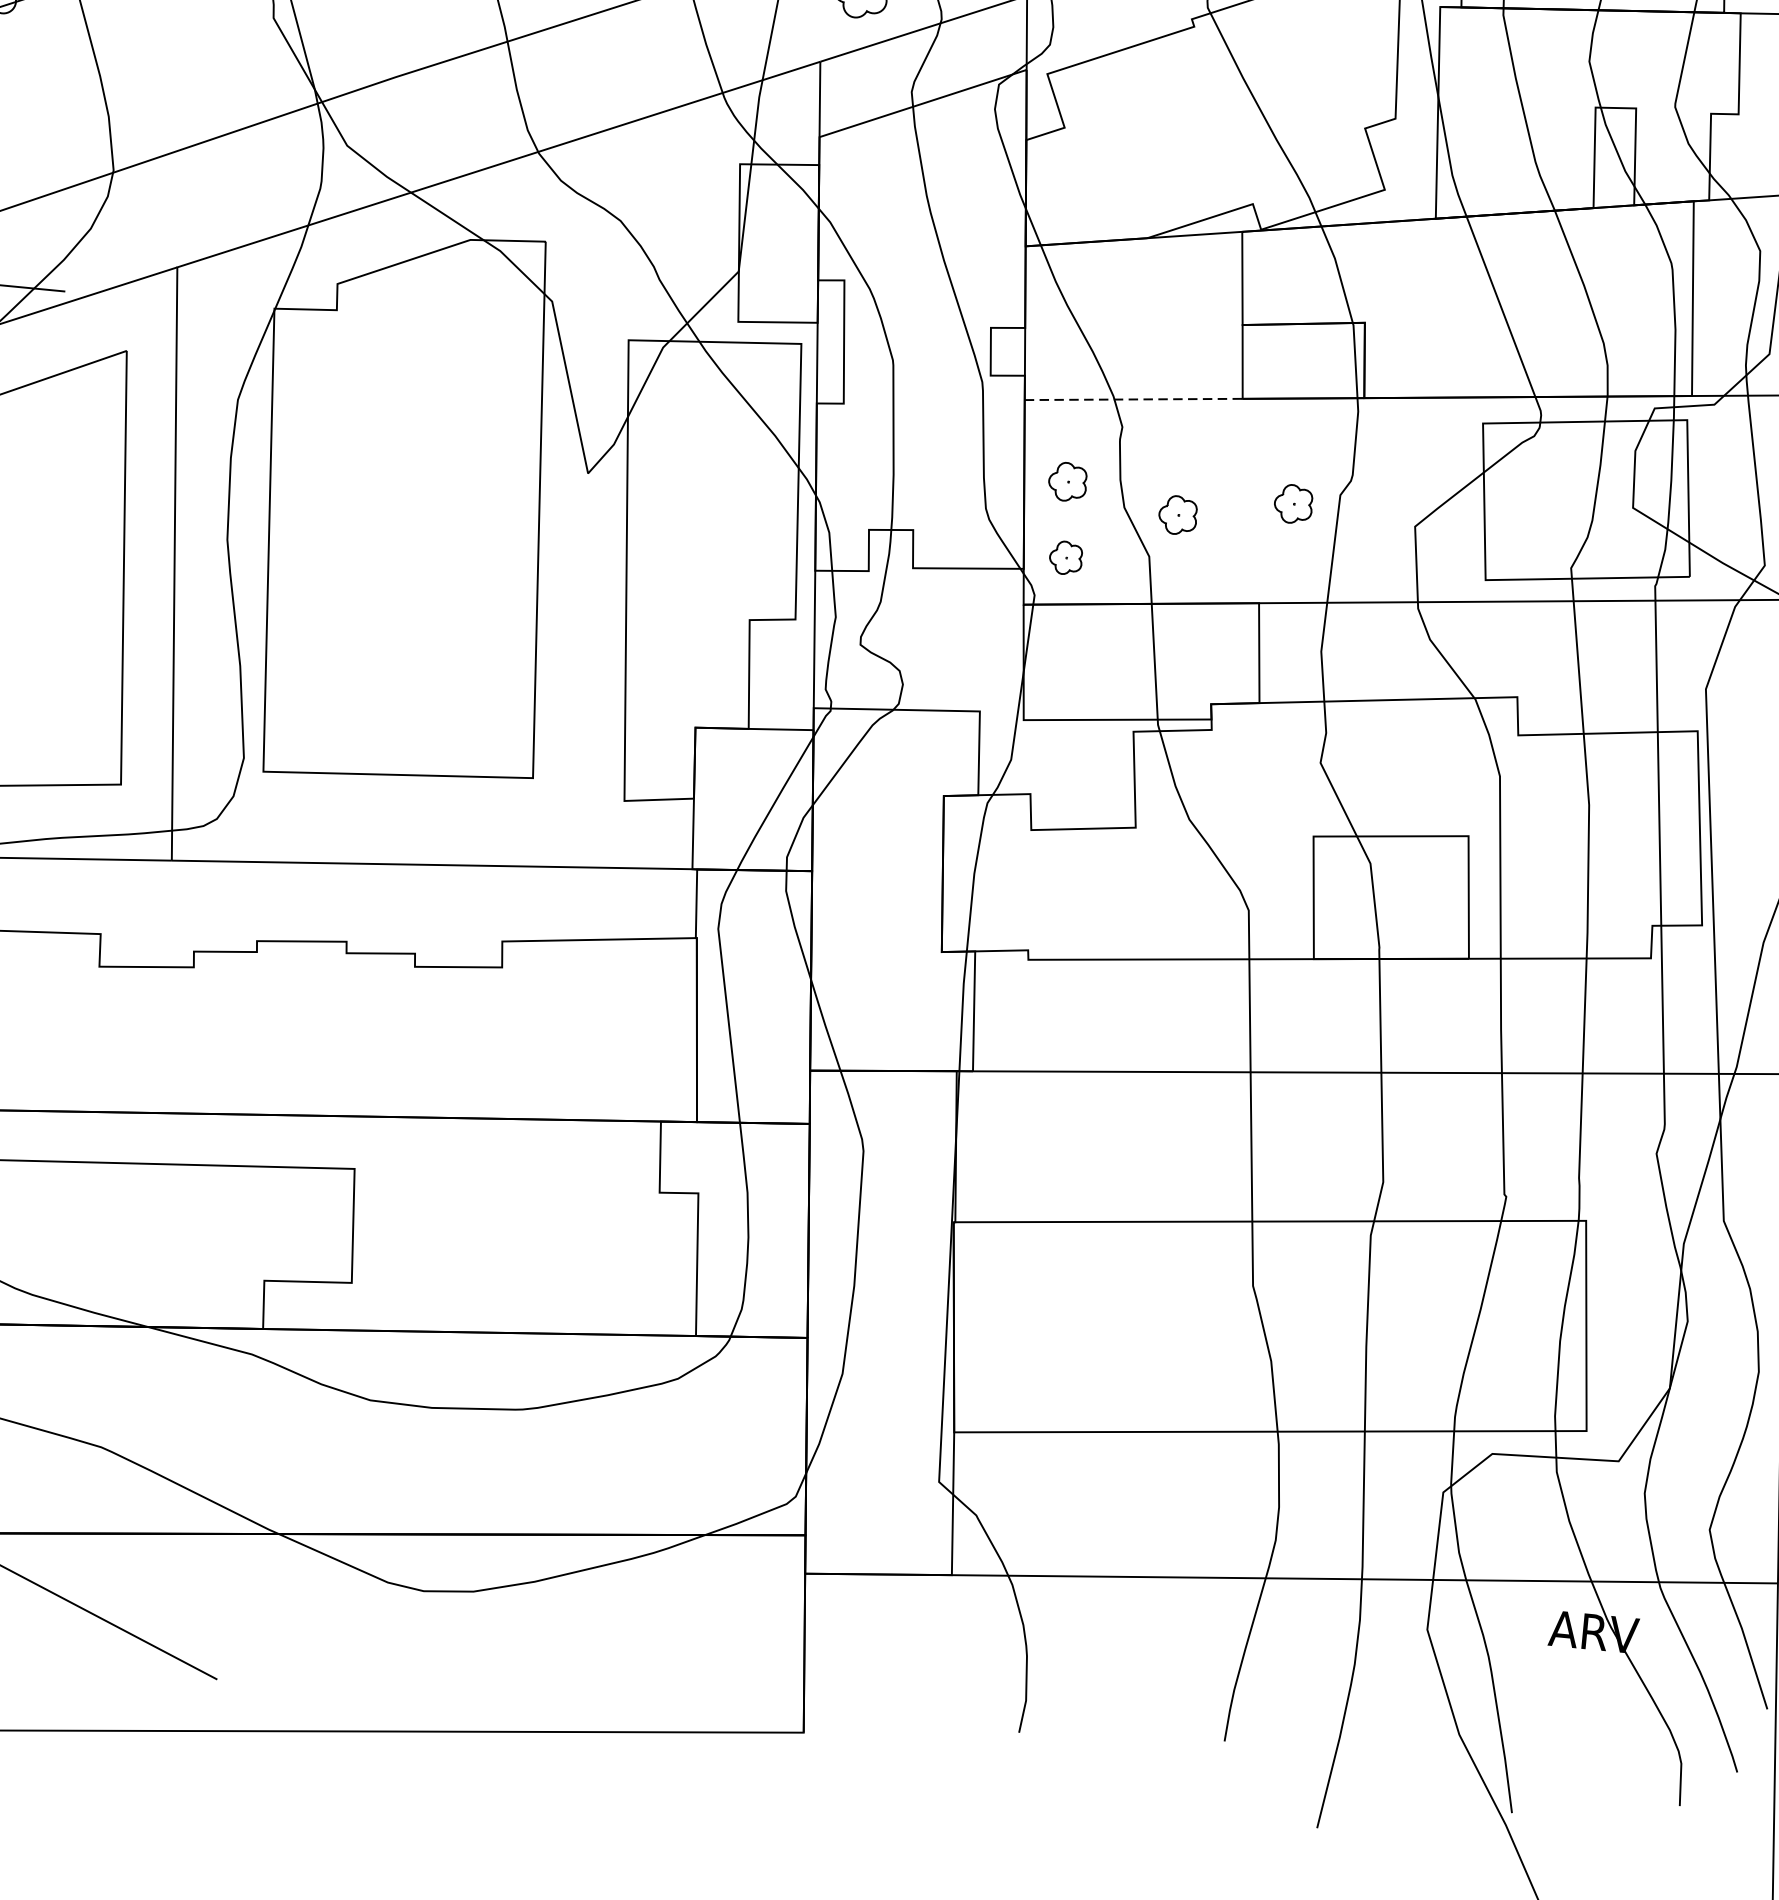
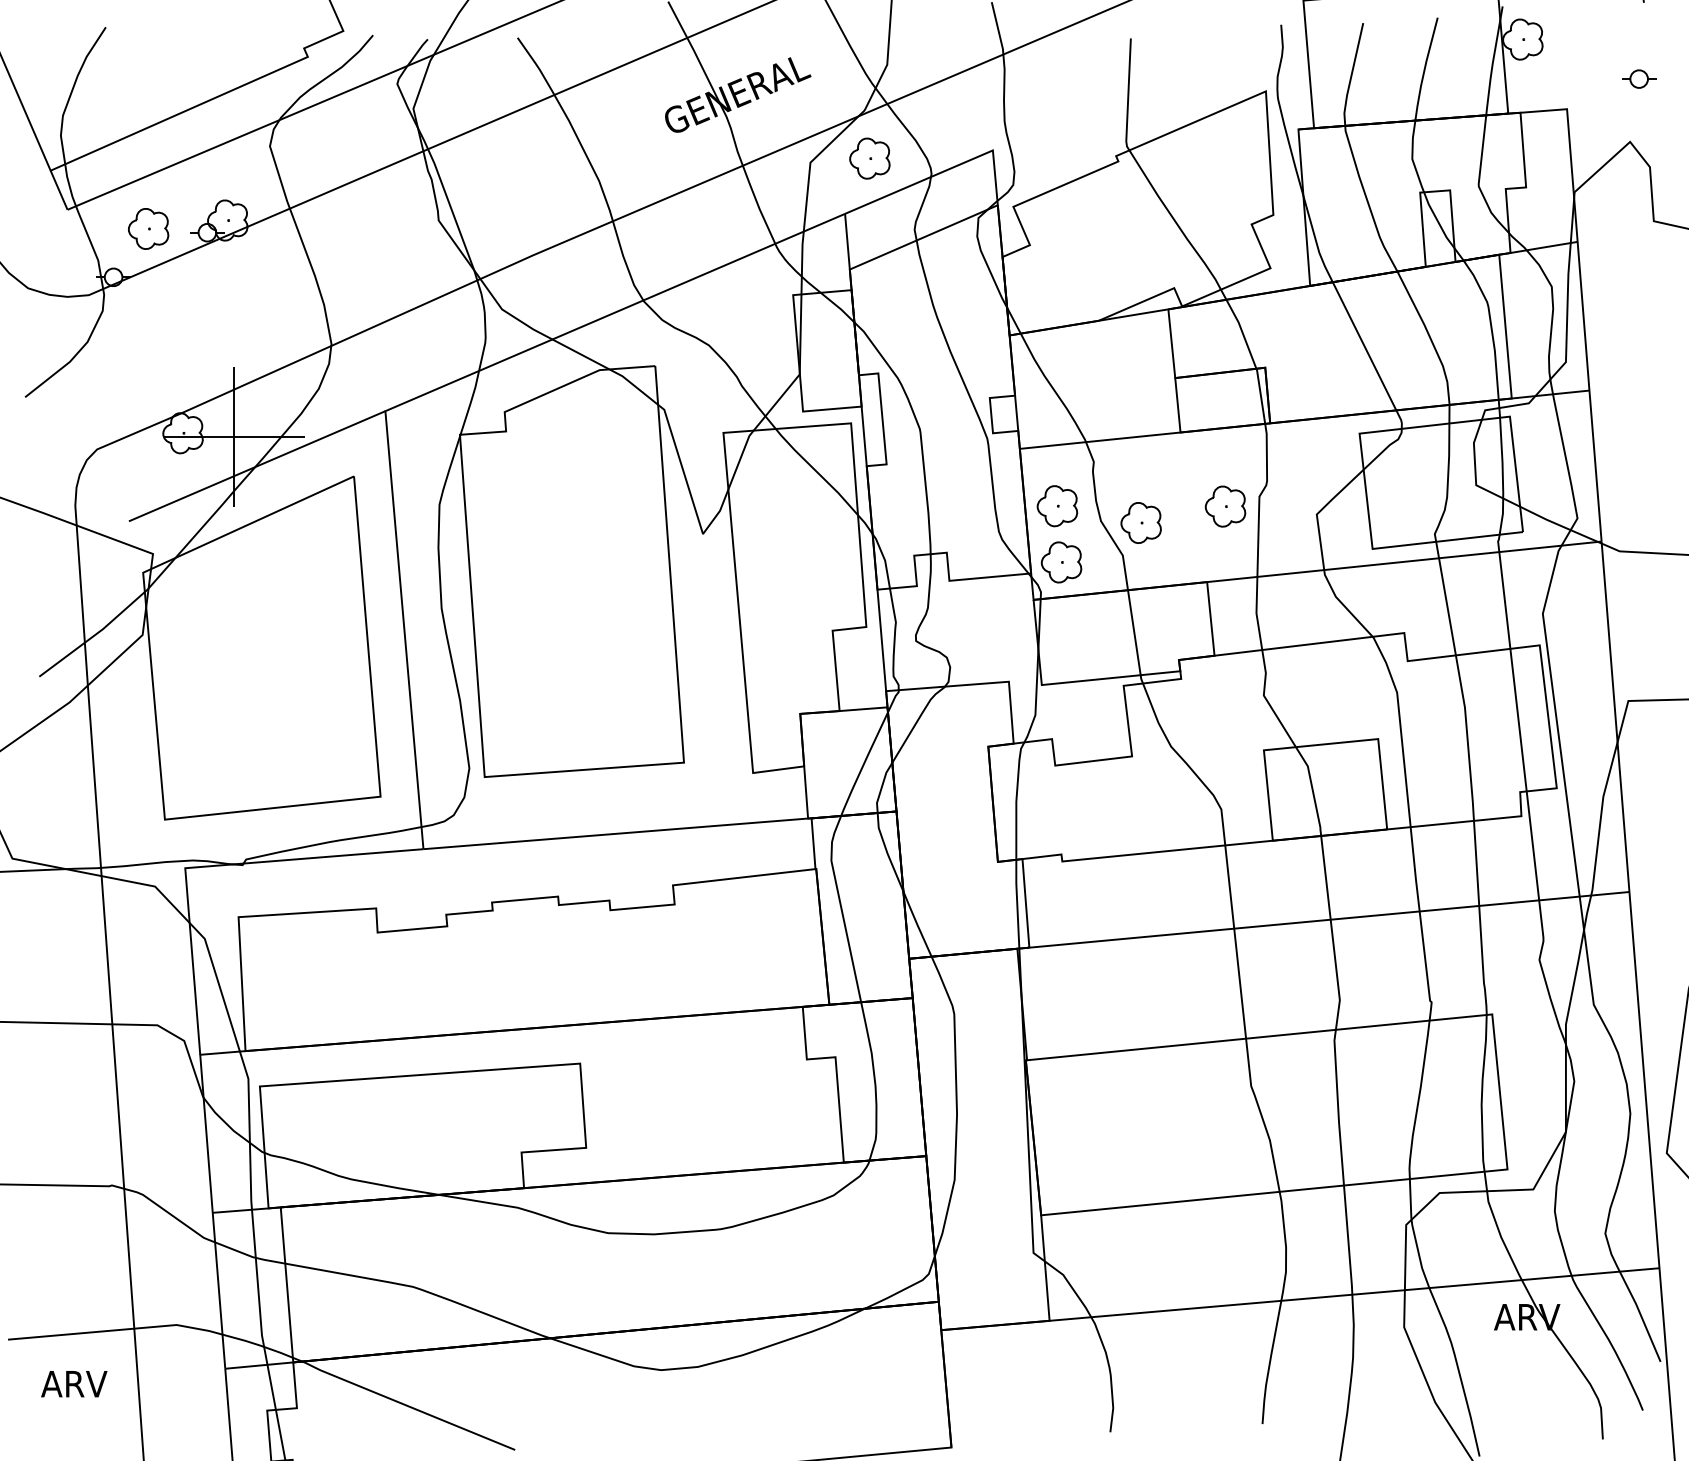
line: (1134, 399) -> (1100, 440), dashed -> solid
part: (1067, 482) -> (1057, 506), size x1.43
part: (1293, 504) -> (1225, 506), size x1.43
part: (1177, 514) -> (1140, 522), size x1.43
part: (1065, 558) -> (1061, 562), size x1.67

